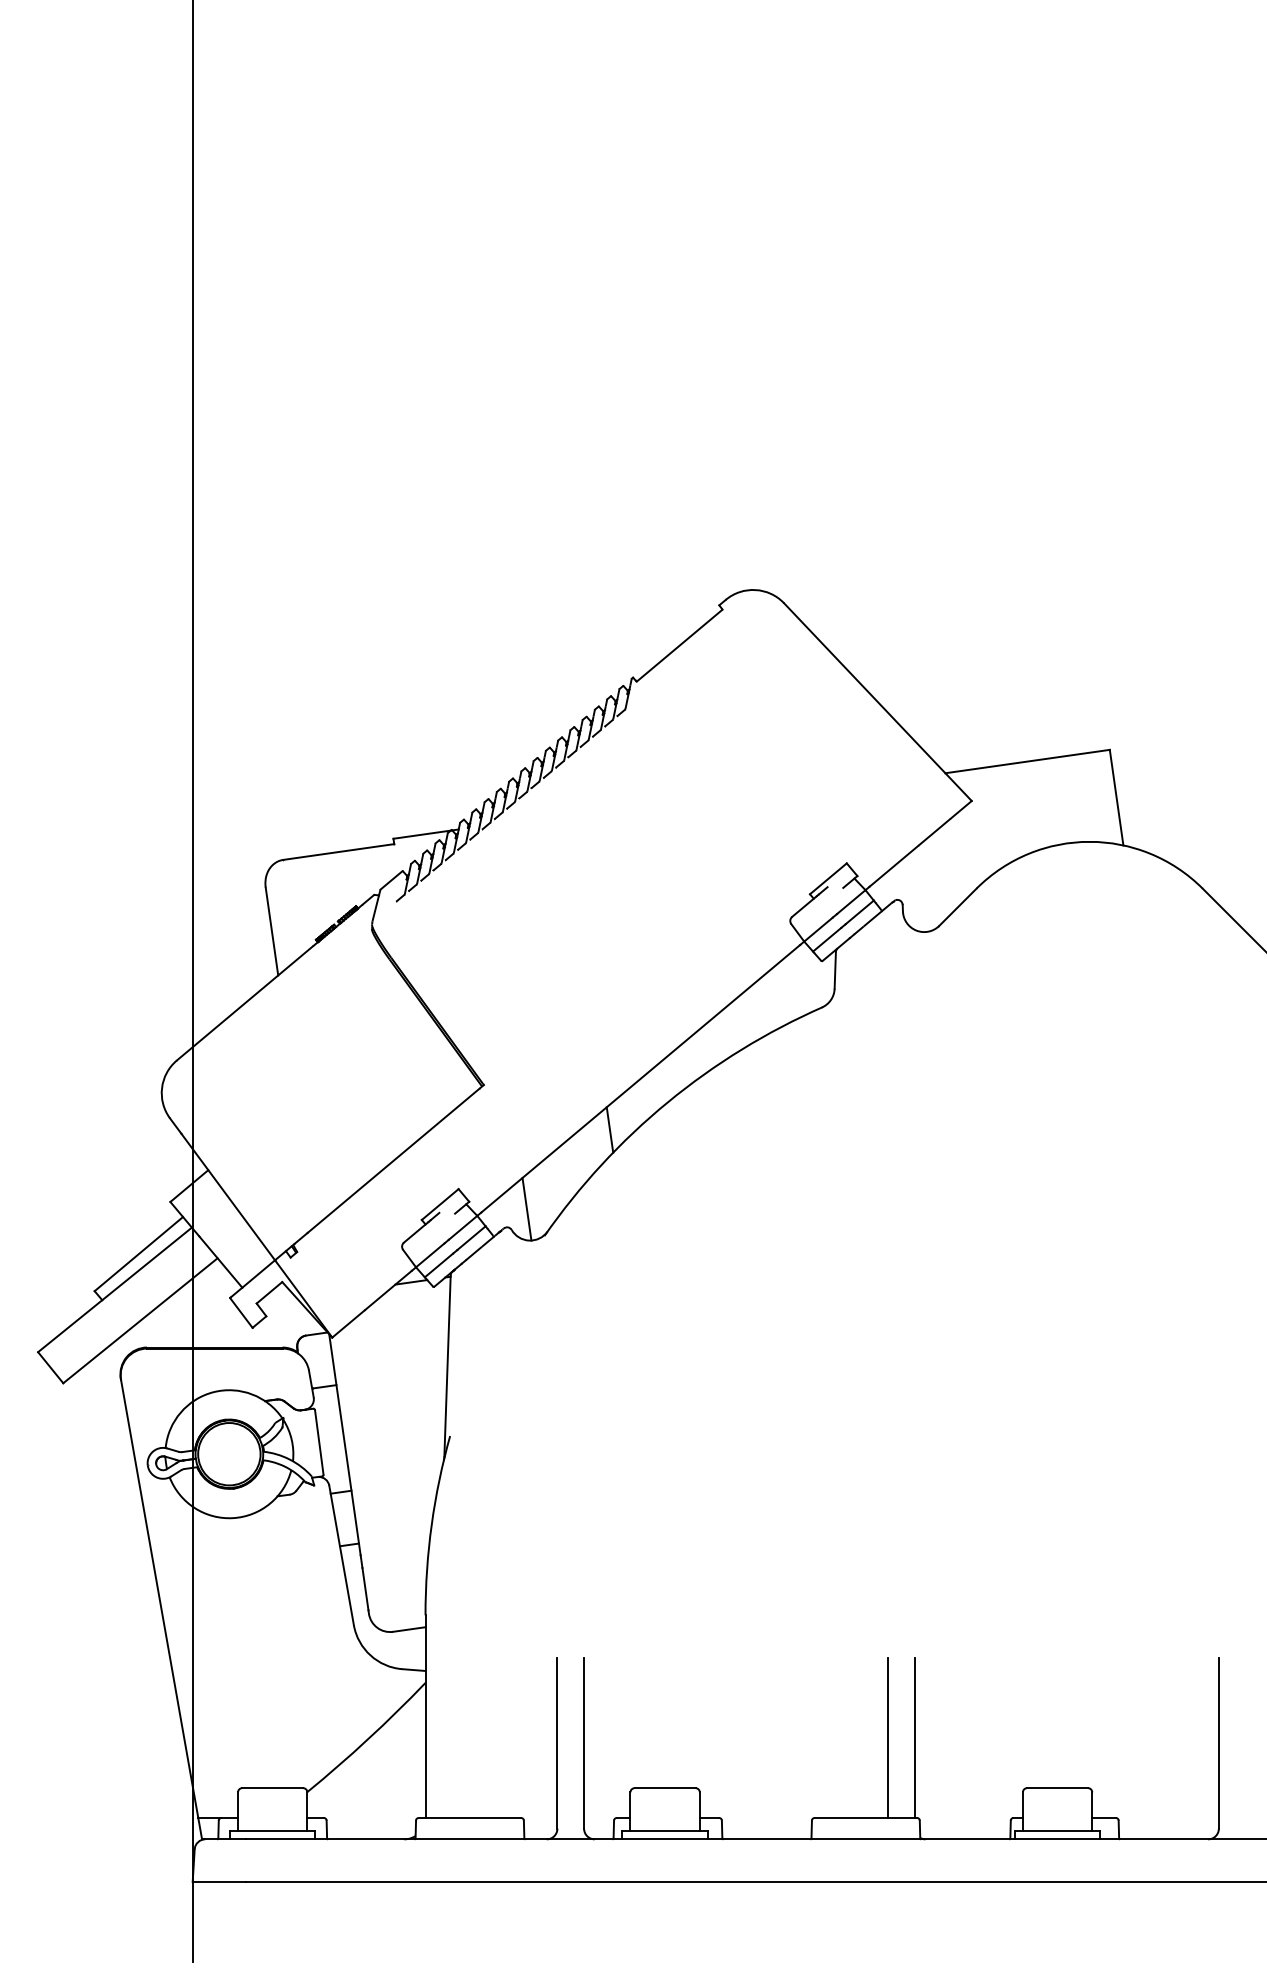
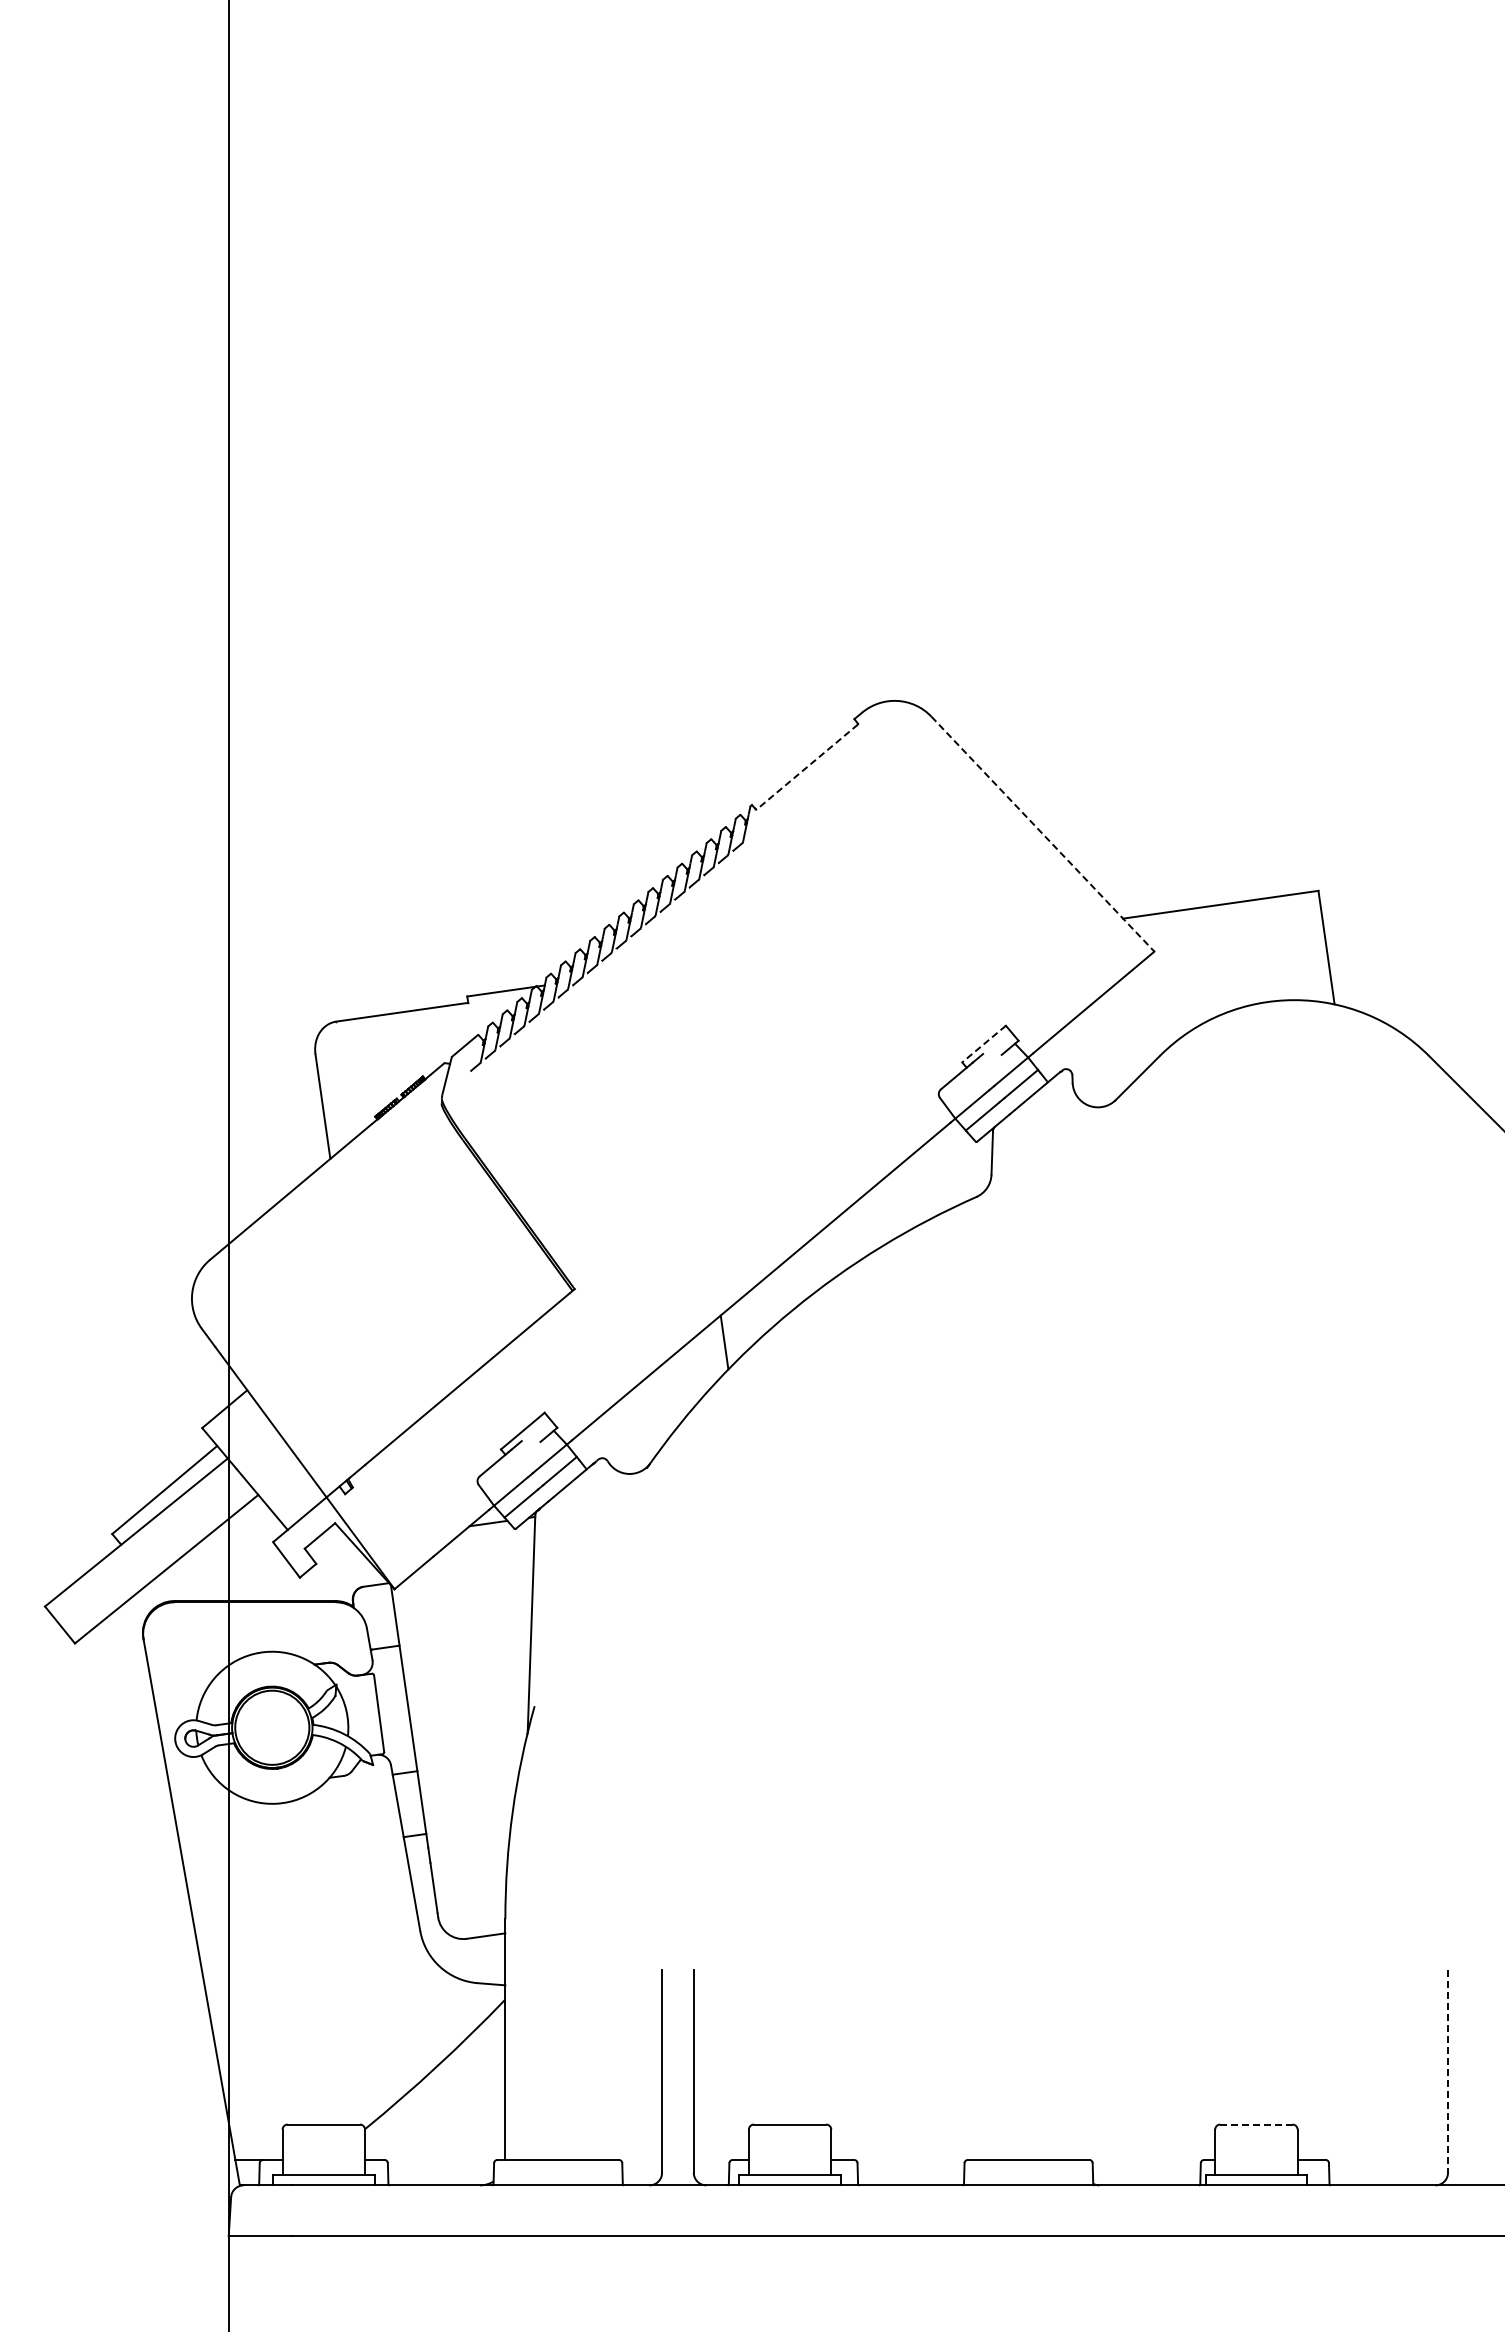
line: (678, 646) -> (806, 767), solid -> dashed
line: (877, 702) -> (1042, 834), solid -> dashed
line: (828, 879) -> (984, 1044), solid -> dashed
line: (526, 1209) -> (625, 1436), removed
line: (888, 1737) -> (1055, 2064), removed
line: (914, 1737) -> (1086, 2064), removed
line: (1219, 1743) -> (1448, 2071), solid -> dashed
line: (1057, 1788) -> (1256, 2124), solid -> dashed

